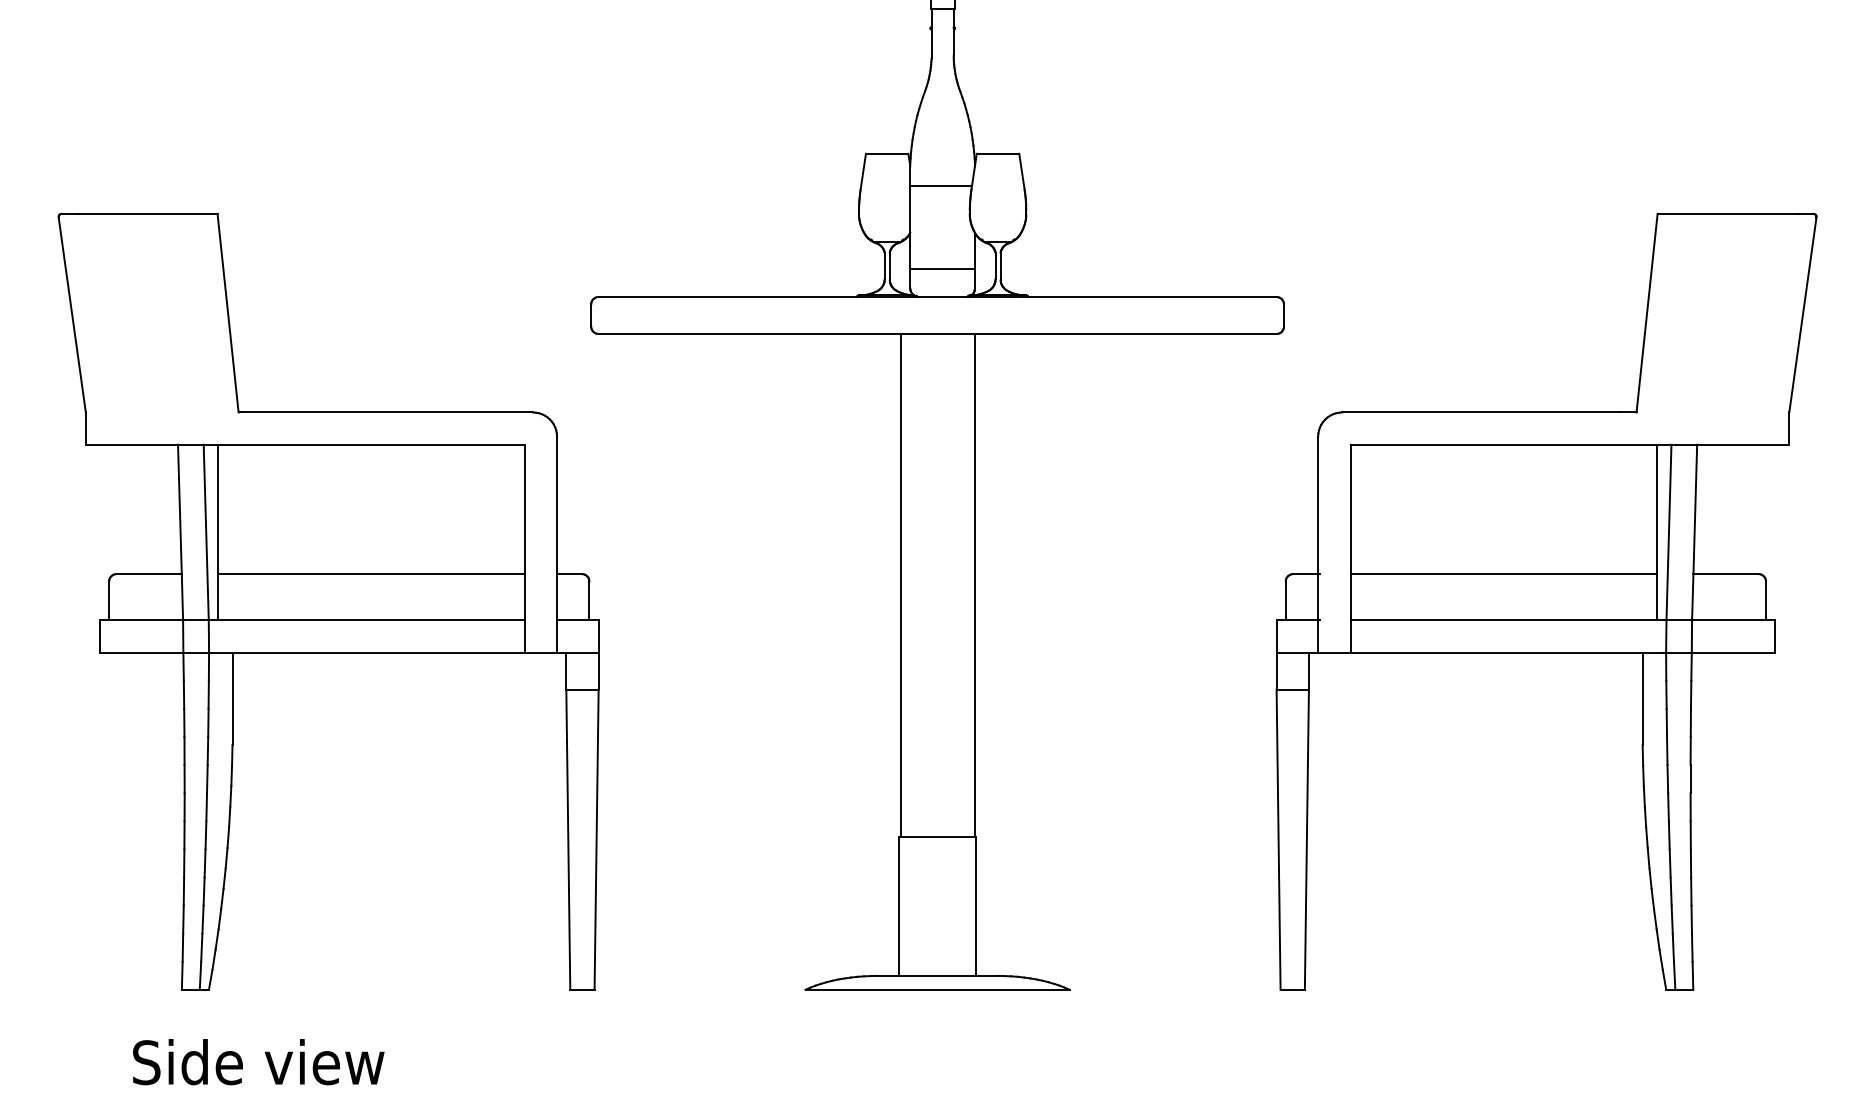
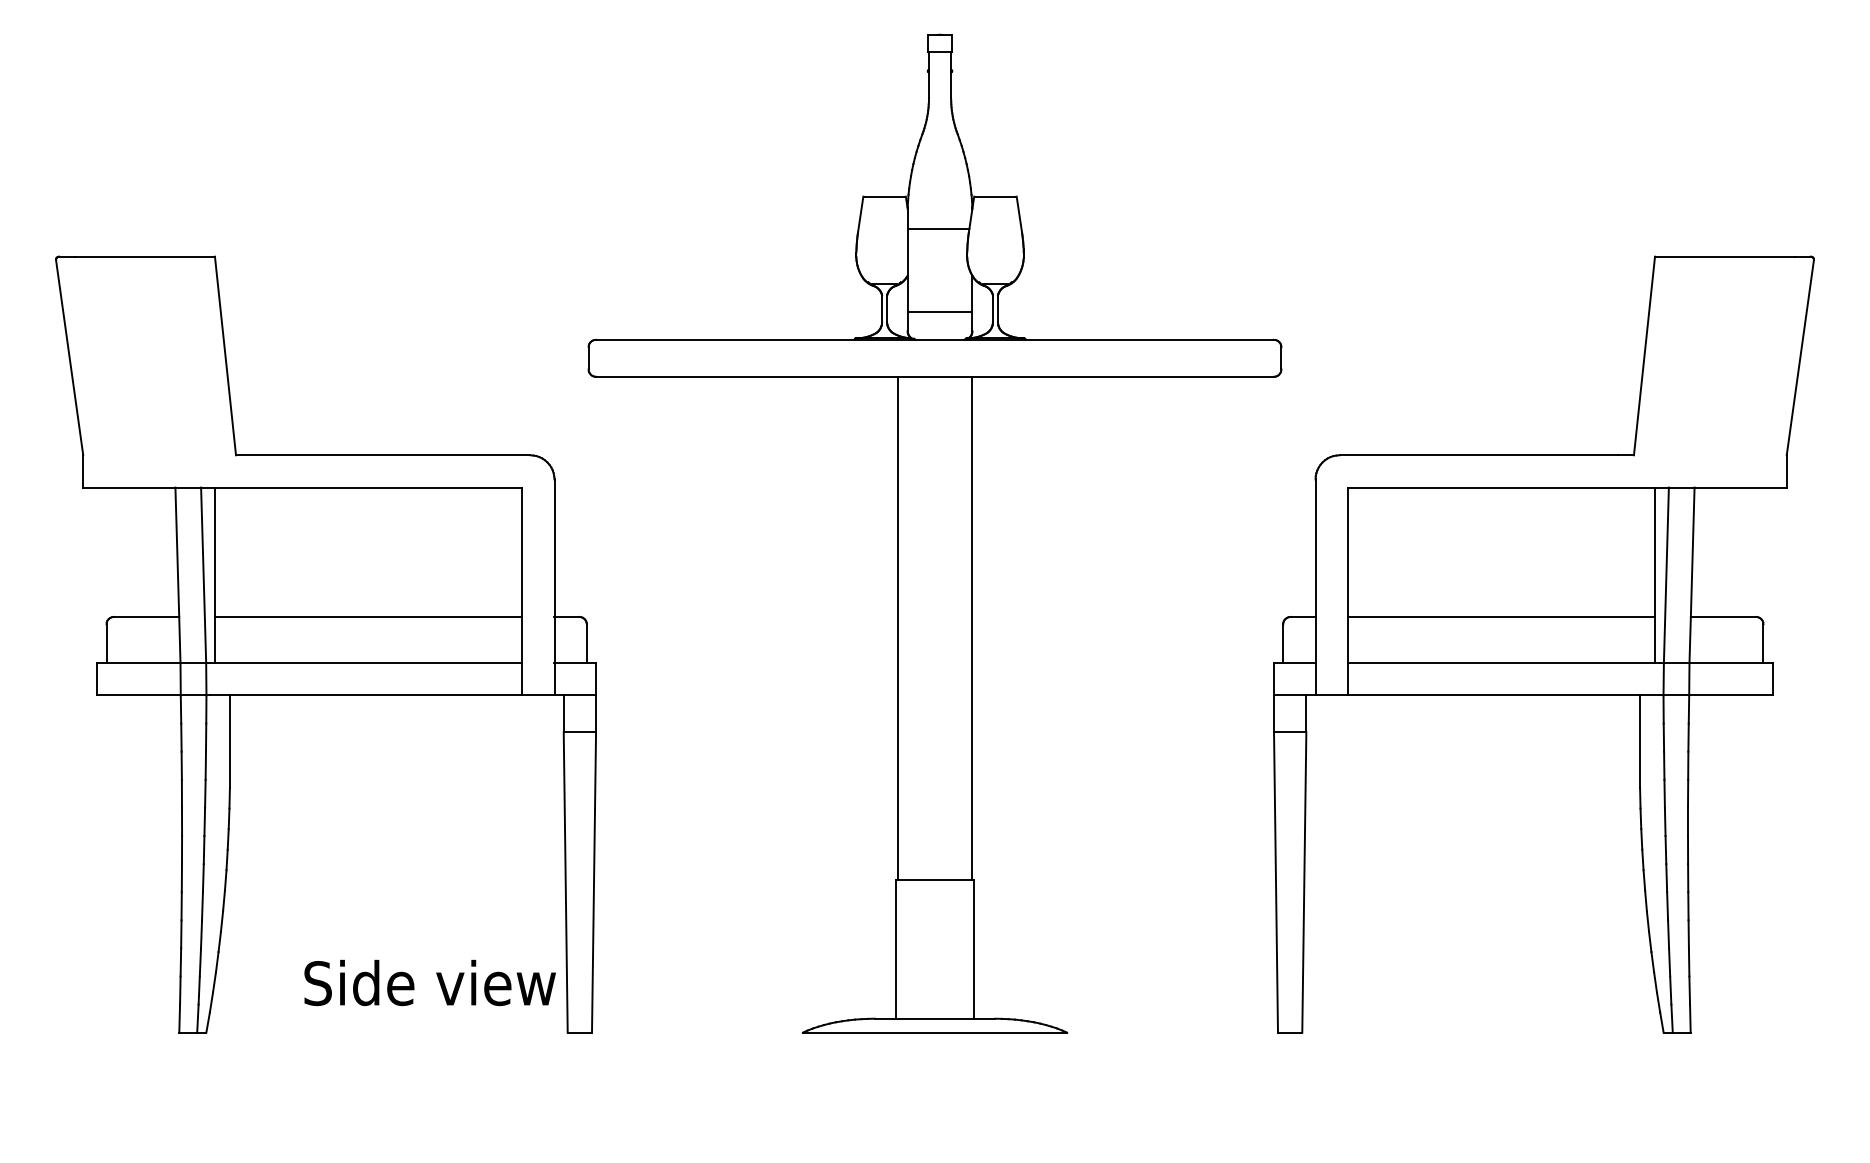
text: (258, 1061) -> (429, 982), moved

